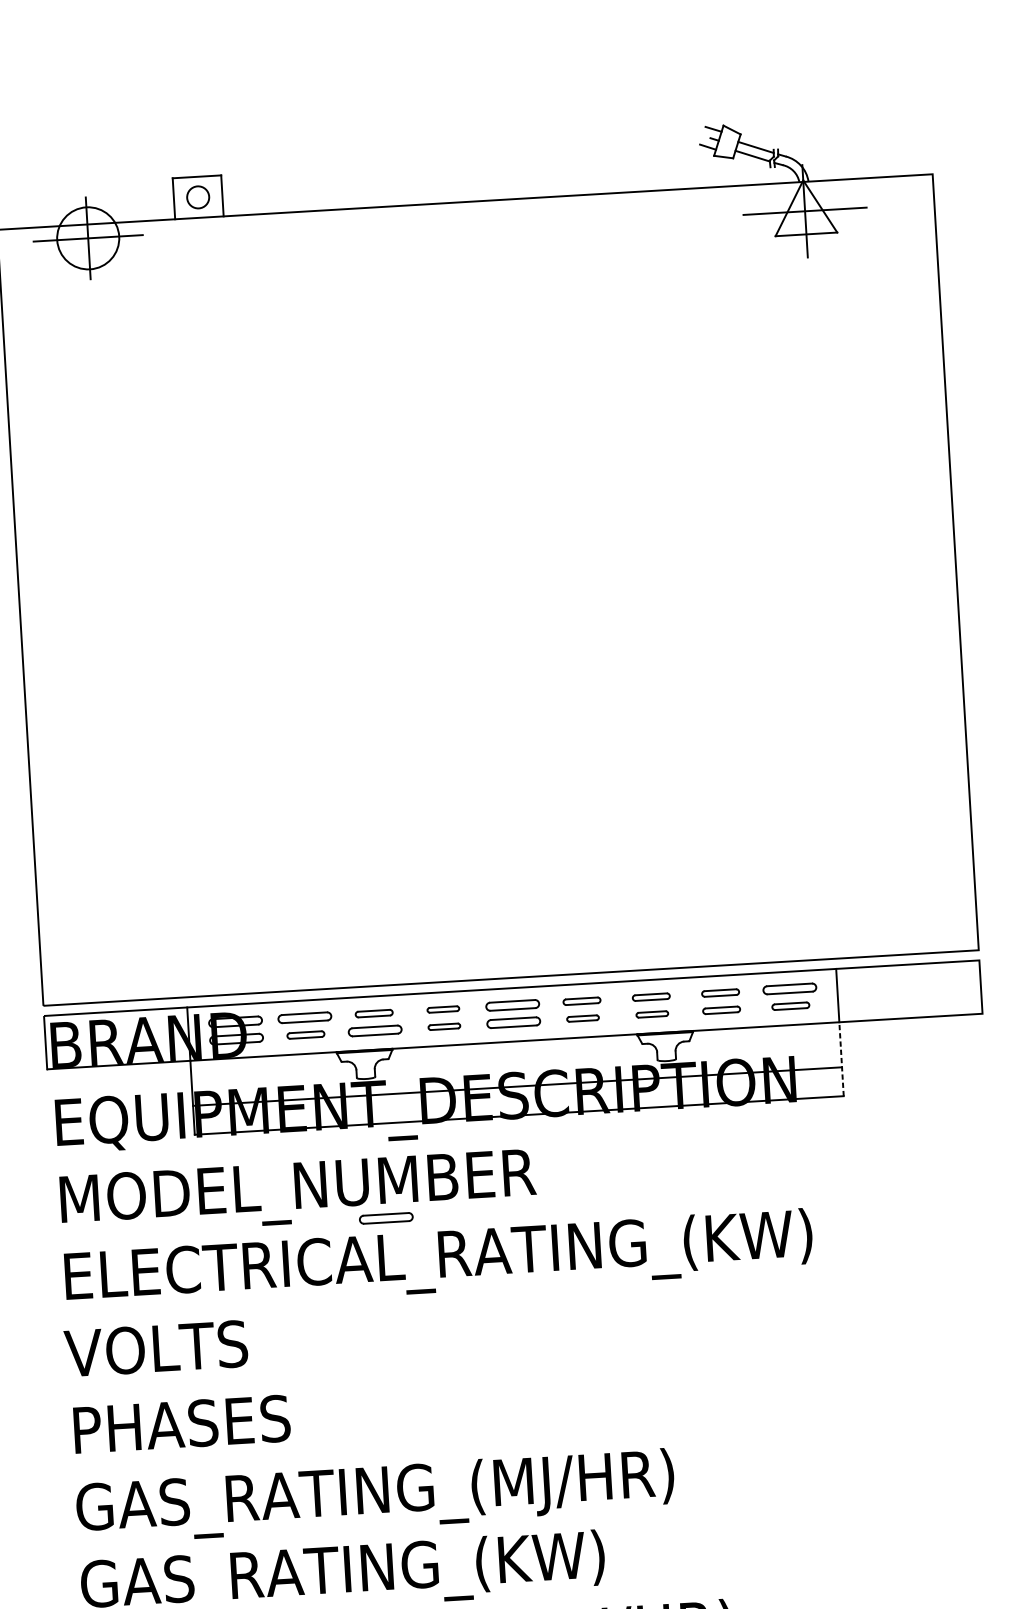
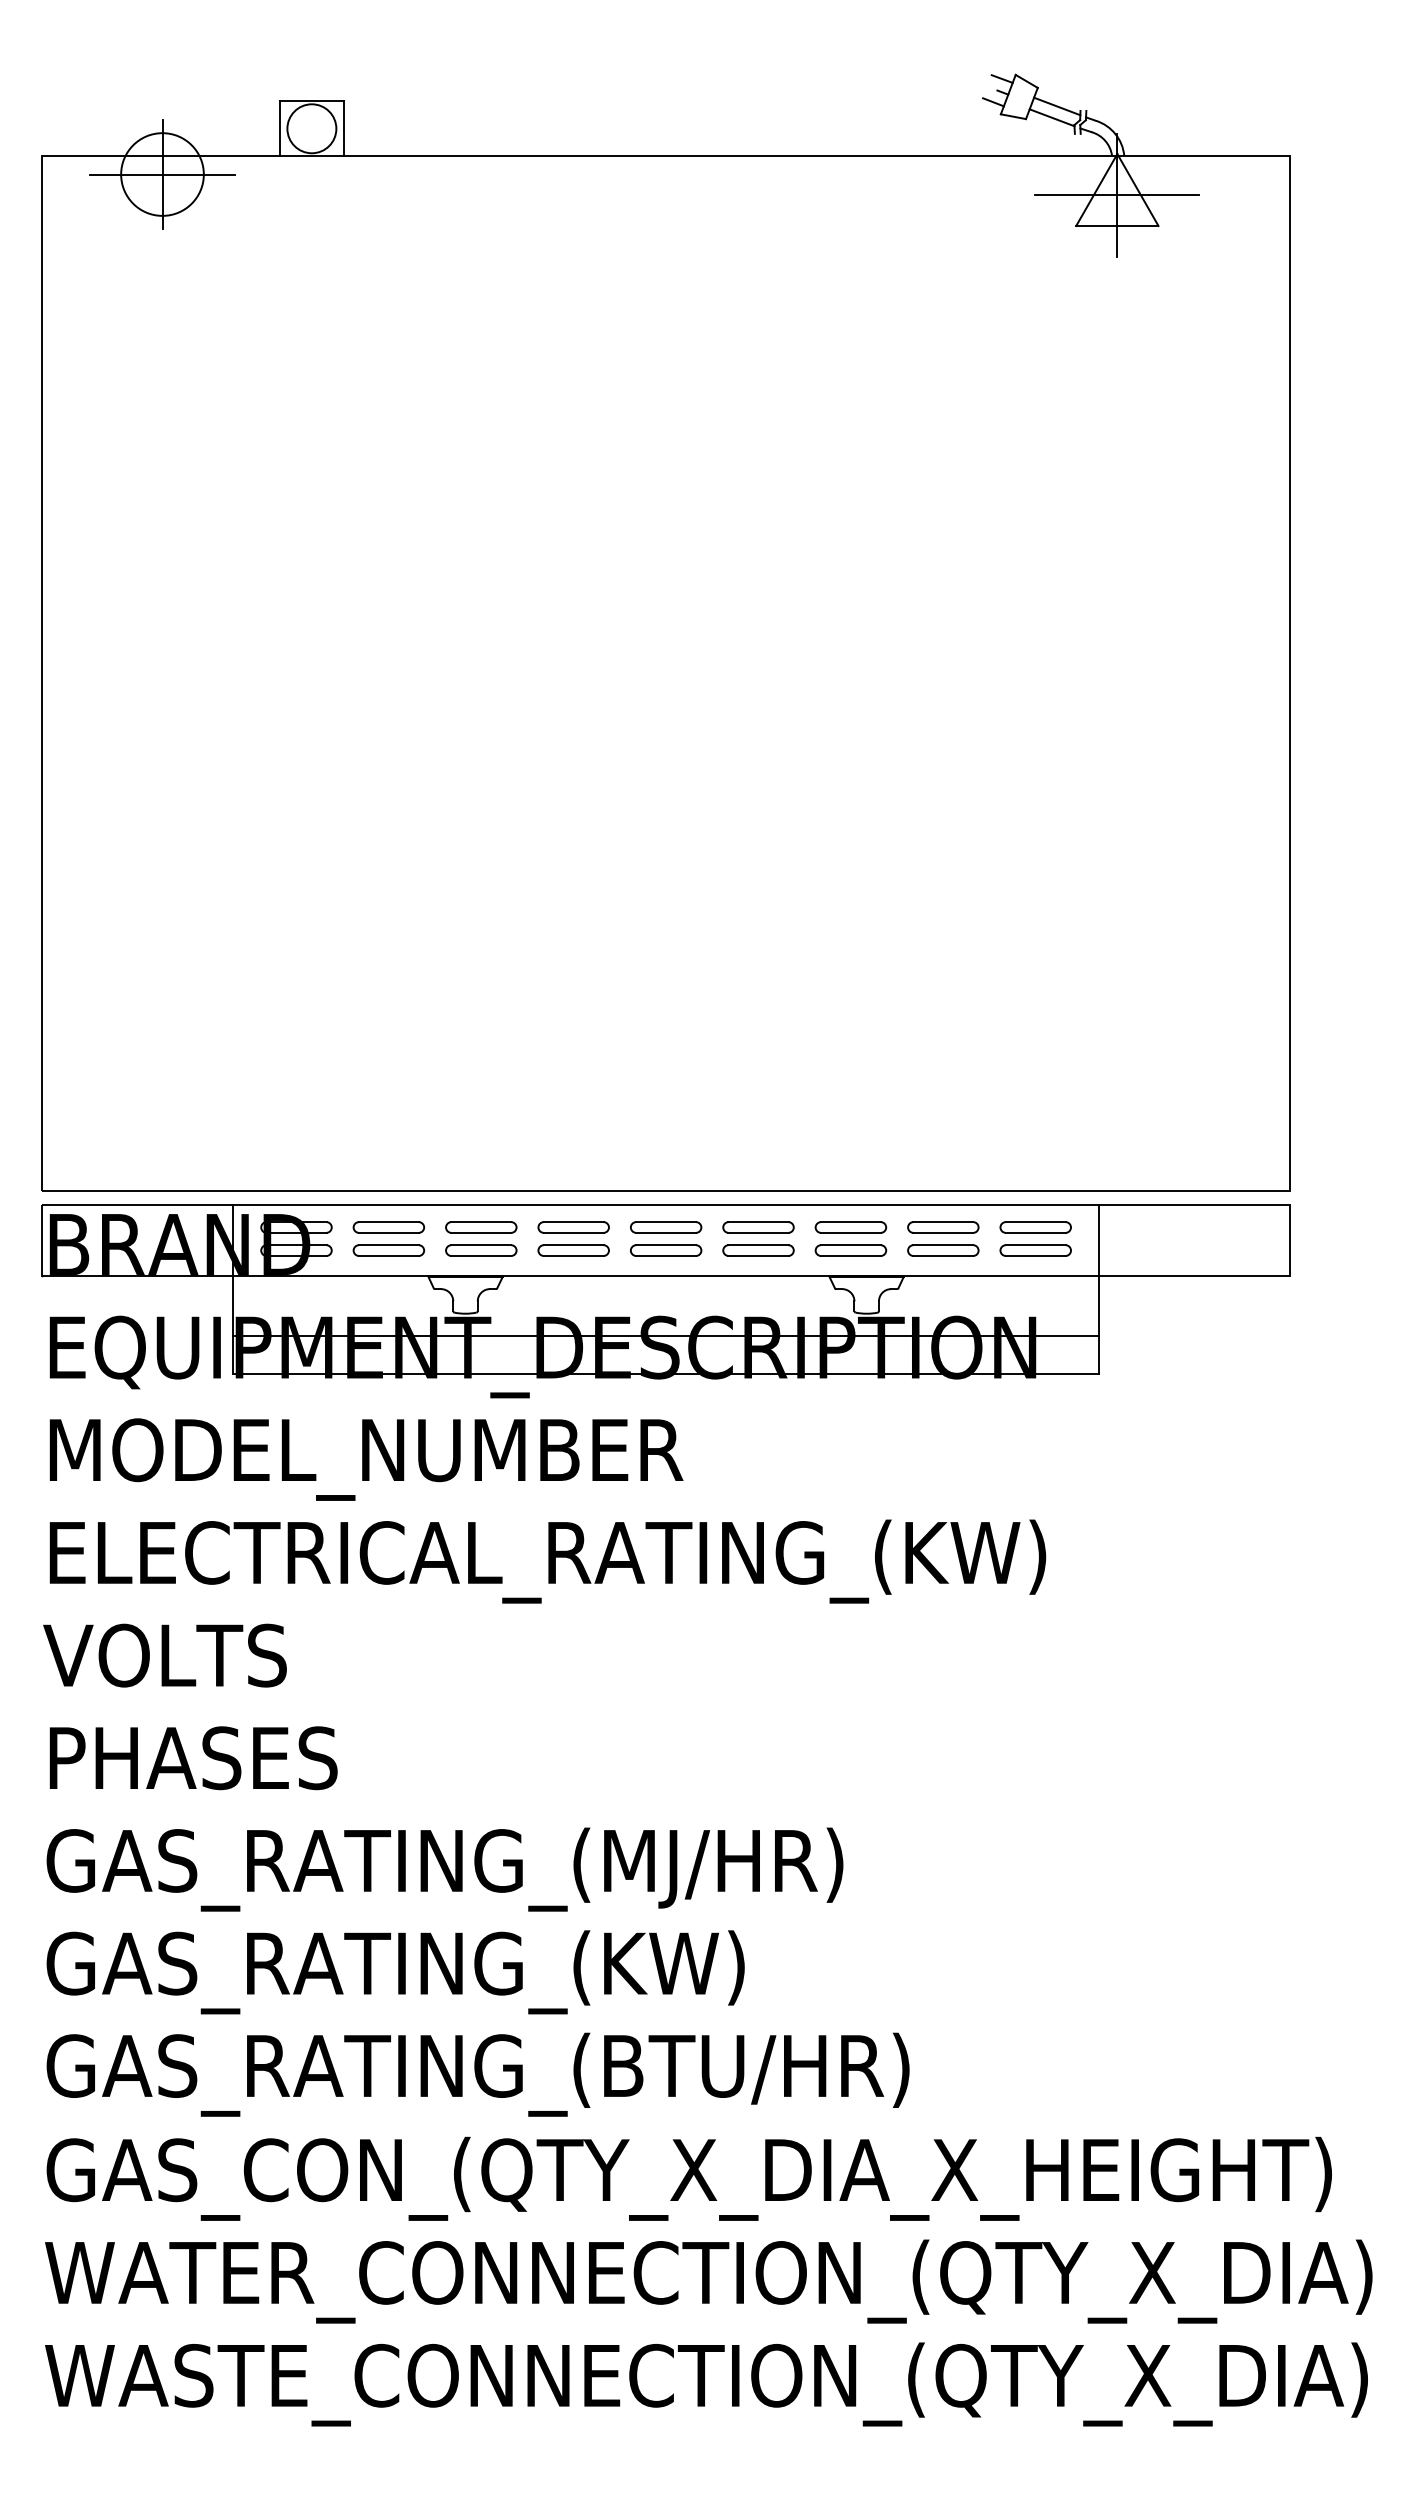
circle: (197, 197) -> (311, 128), size x1.67
part: (720, 993) -> (943, 1227), size x1.43
part: (650, 997) -> (850, 1227), size x1.43
part: (581, 1001) -> (758, 1227), size x1.43
part: (790, 1006) -> (1035, 1250), size x1.43
part: (443, 1009) -> (573, 1227), size x1.67
part: (721, 1010) -> (943, 1250), size x1.43
part: (374, 1013) -> (481, 1227), size x1.43
part: (652, 1014) -> (850, 1250), size x1.67
part: (583, 1018) -> (758, 1250), size x1.67
part: (444, 1026) -> (573, 1250), size x1.67
part: (305, 1035) -> (388, 1250), size x1.43
line: (841, 1058) -> (1098, 1324), dashed -> solid
part: (386, 1218) -> (481, 1500), removed

